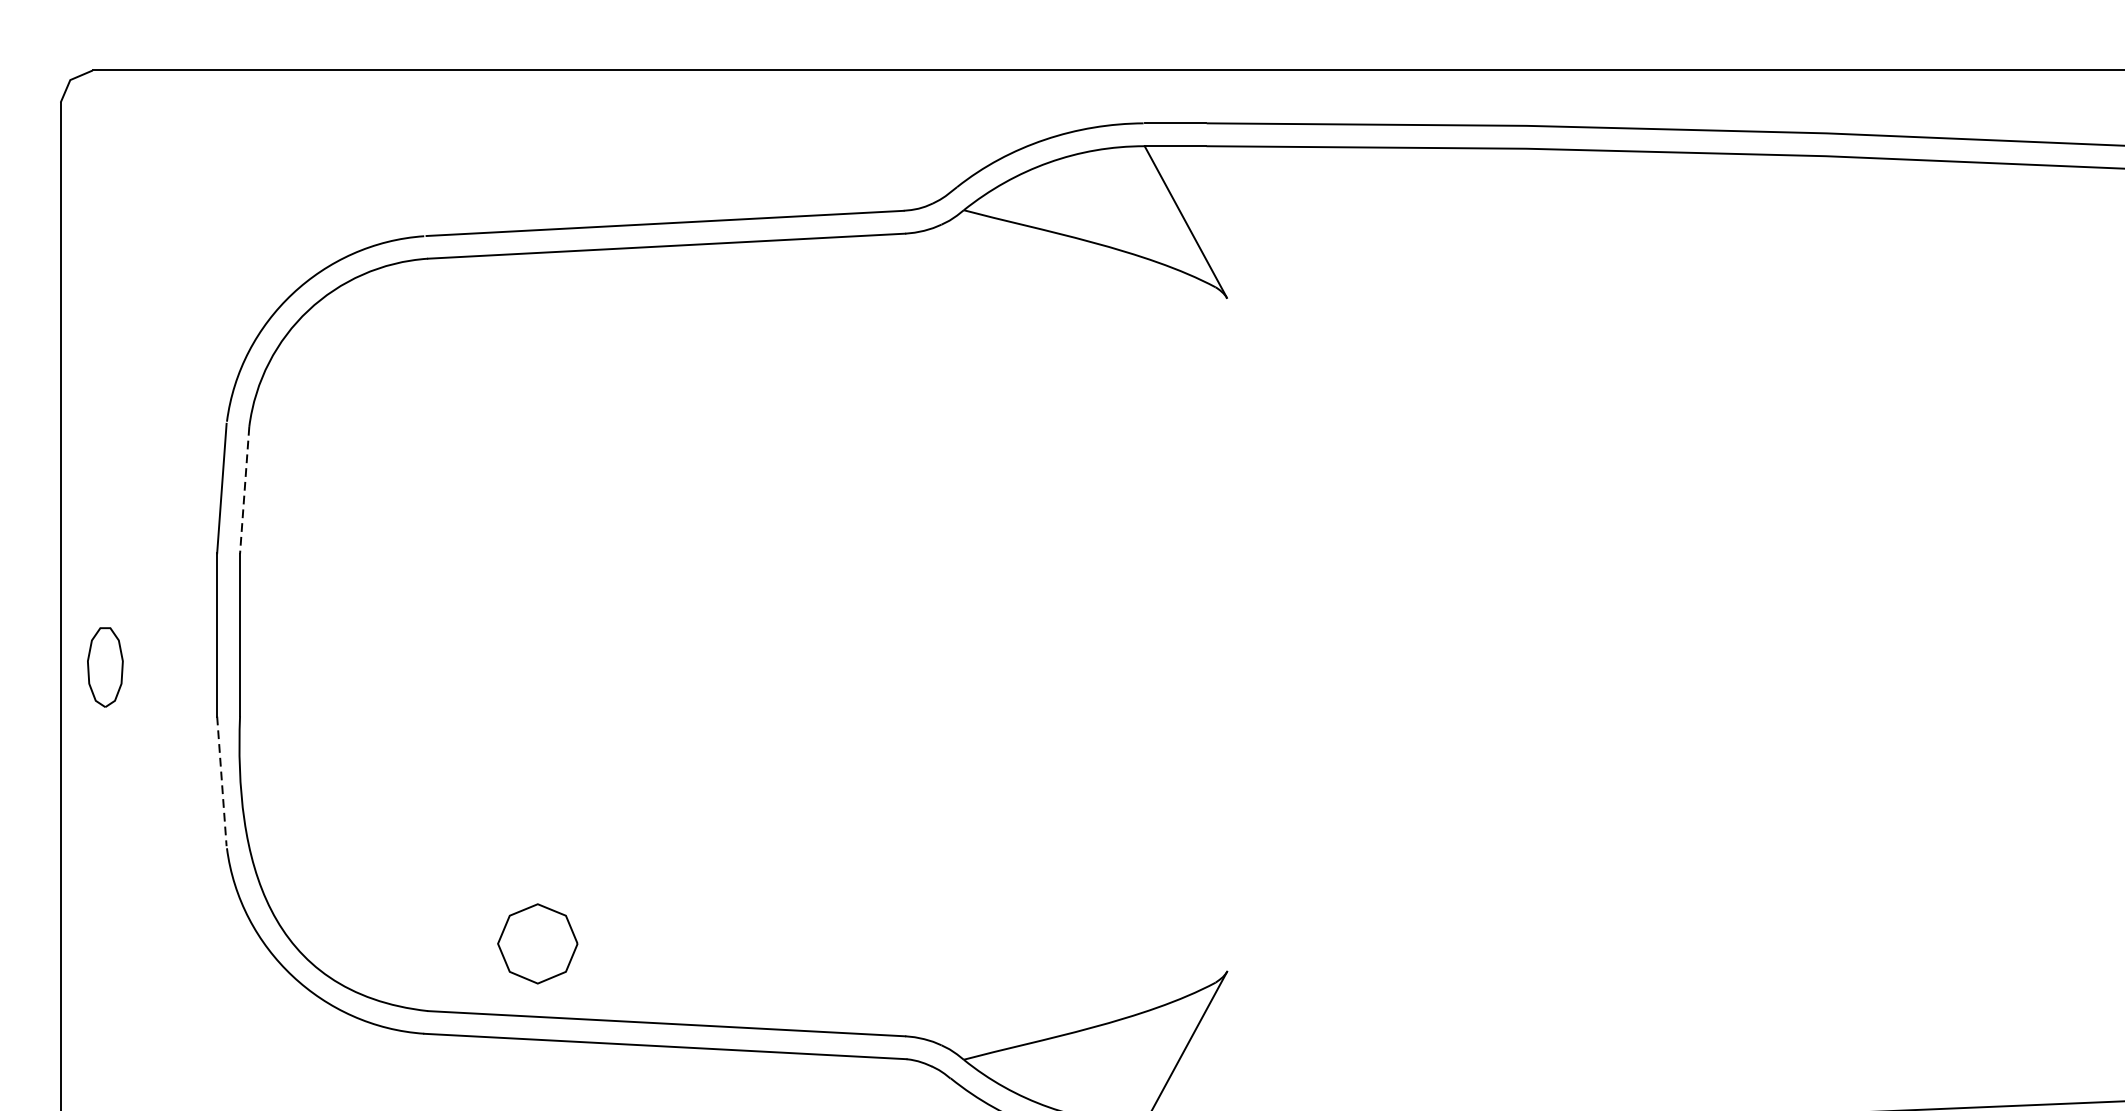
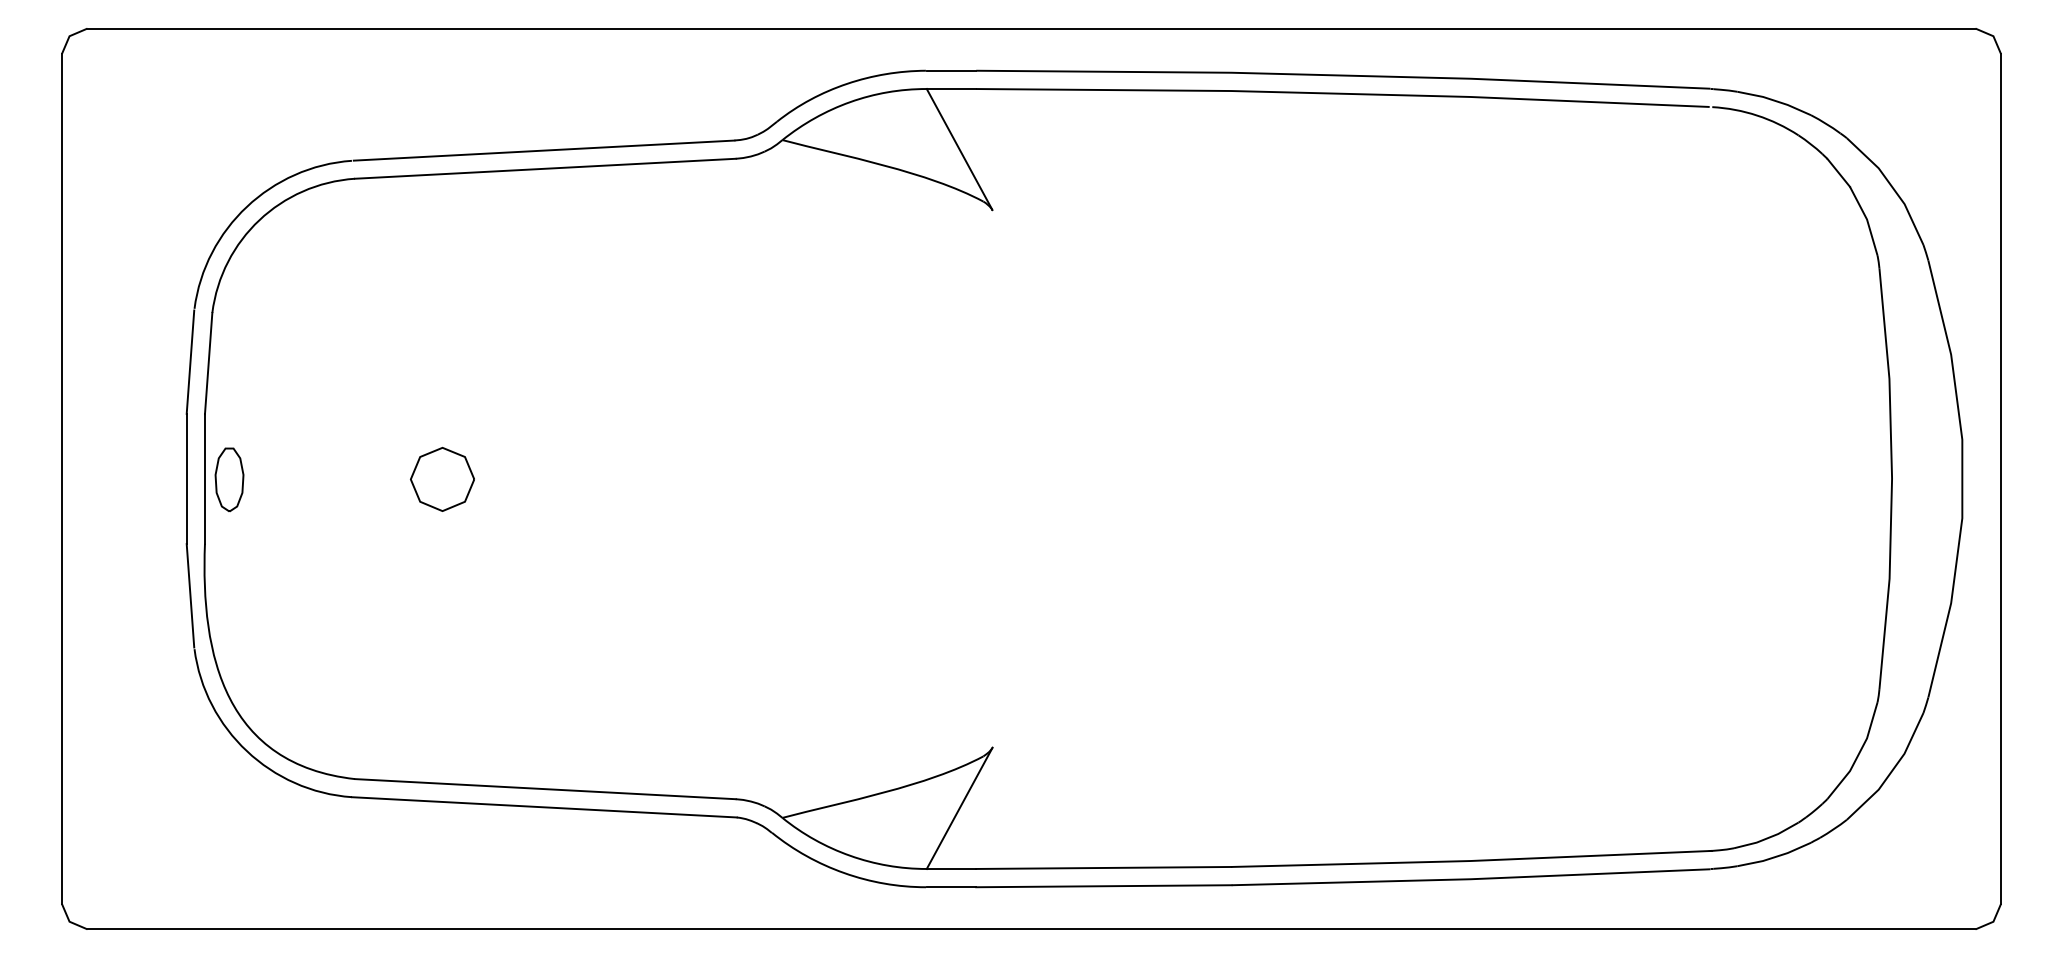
line: (244, 490) -> (208, 363), dashed -> solid
part: (105, 666) -> (229, 479), moved
line: (221, 781) -> (190, 595), dashed -> solid
part: (537, 942) -> (442, 478), moved

